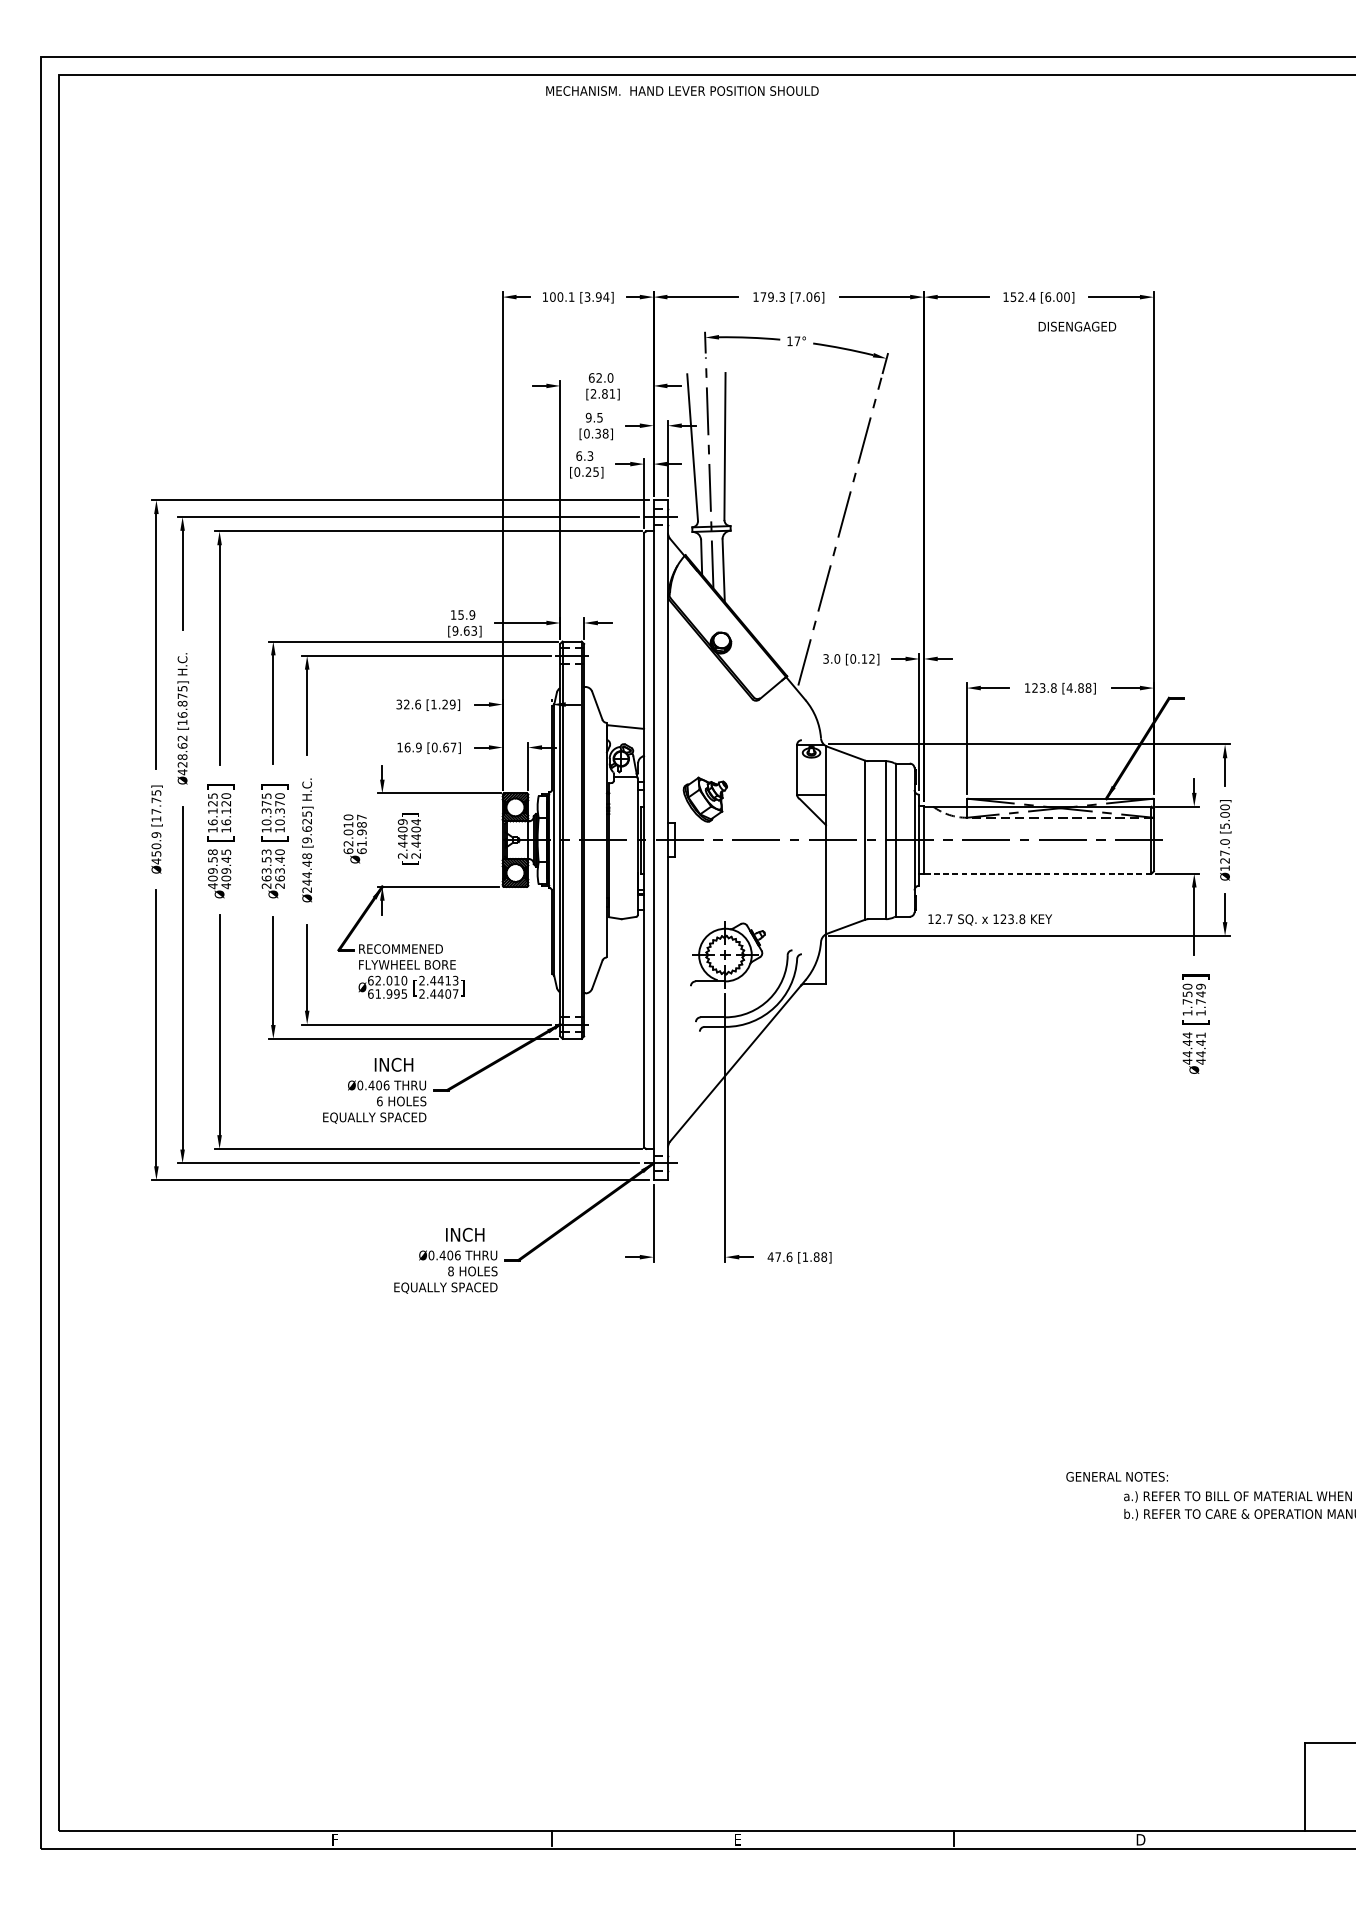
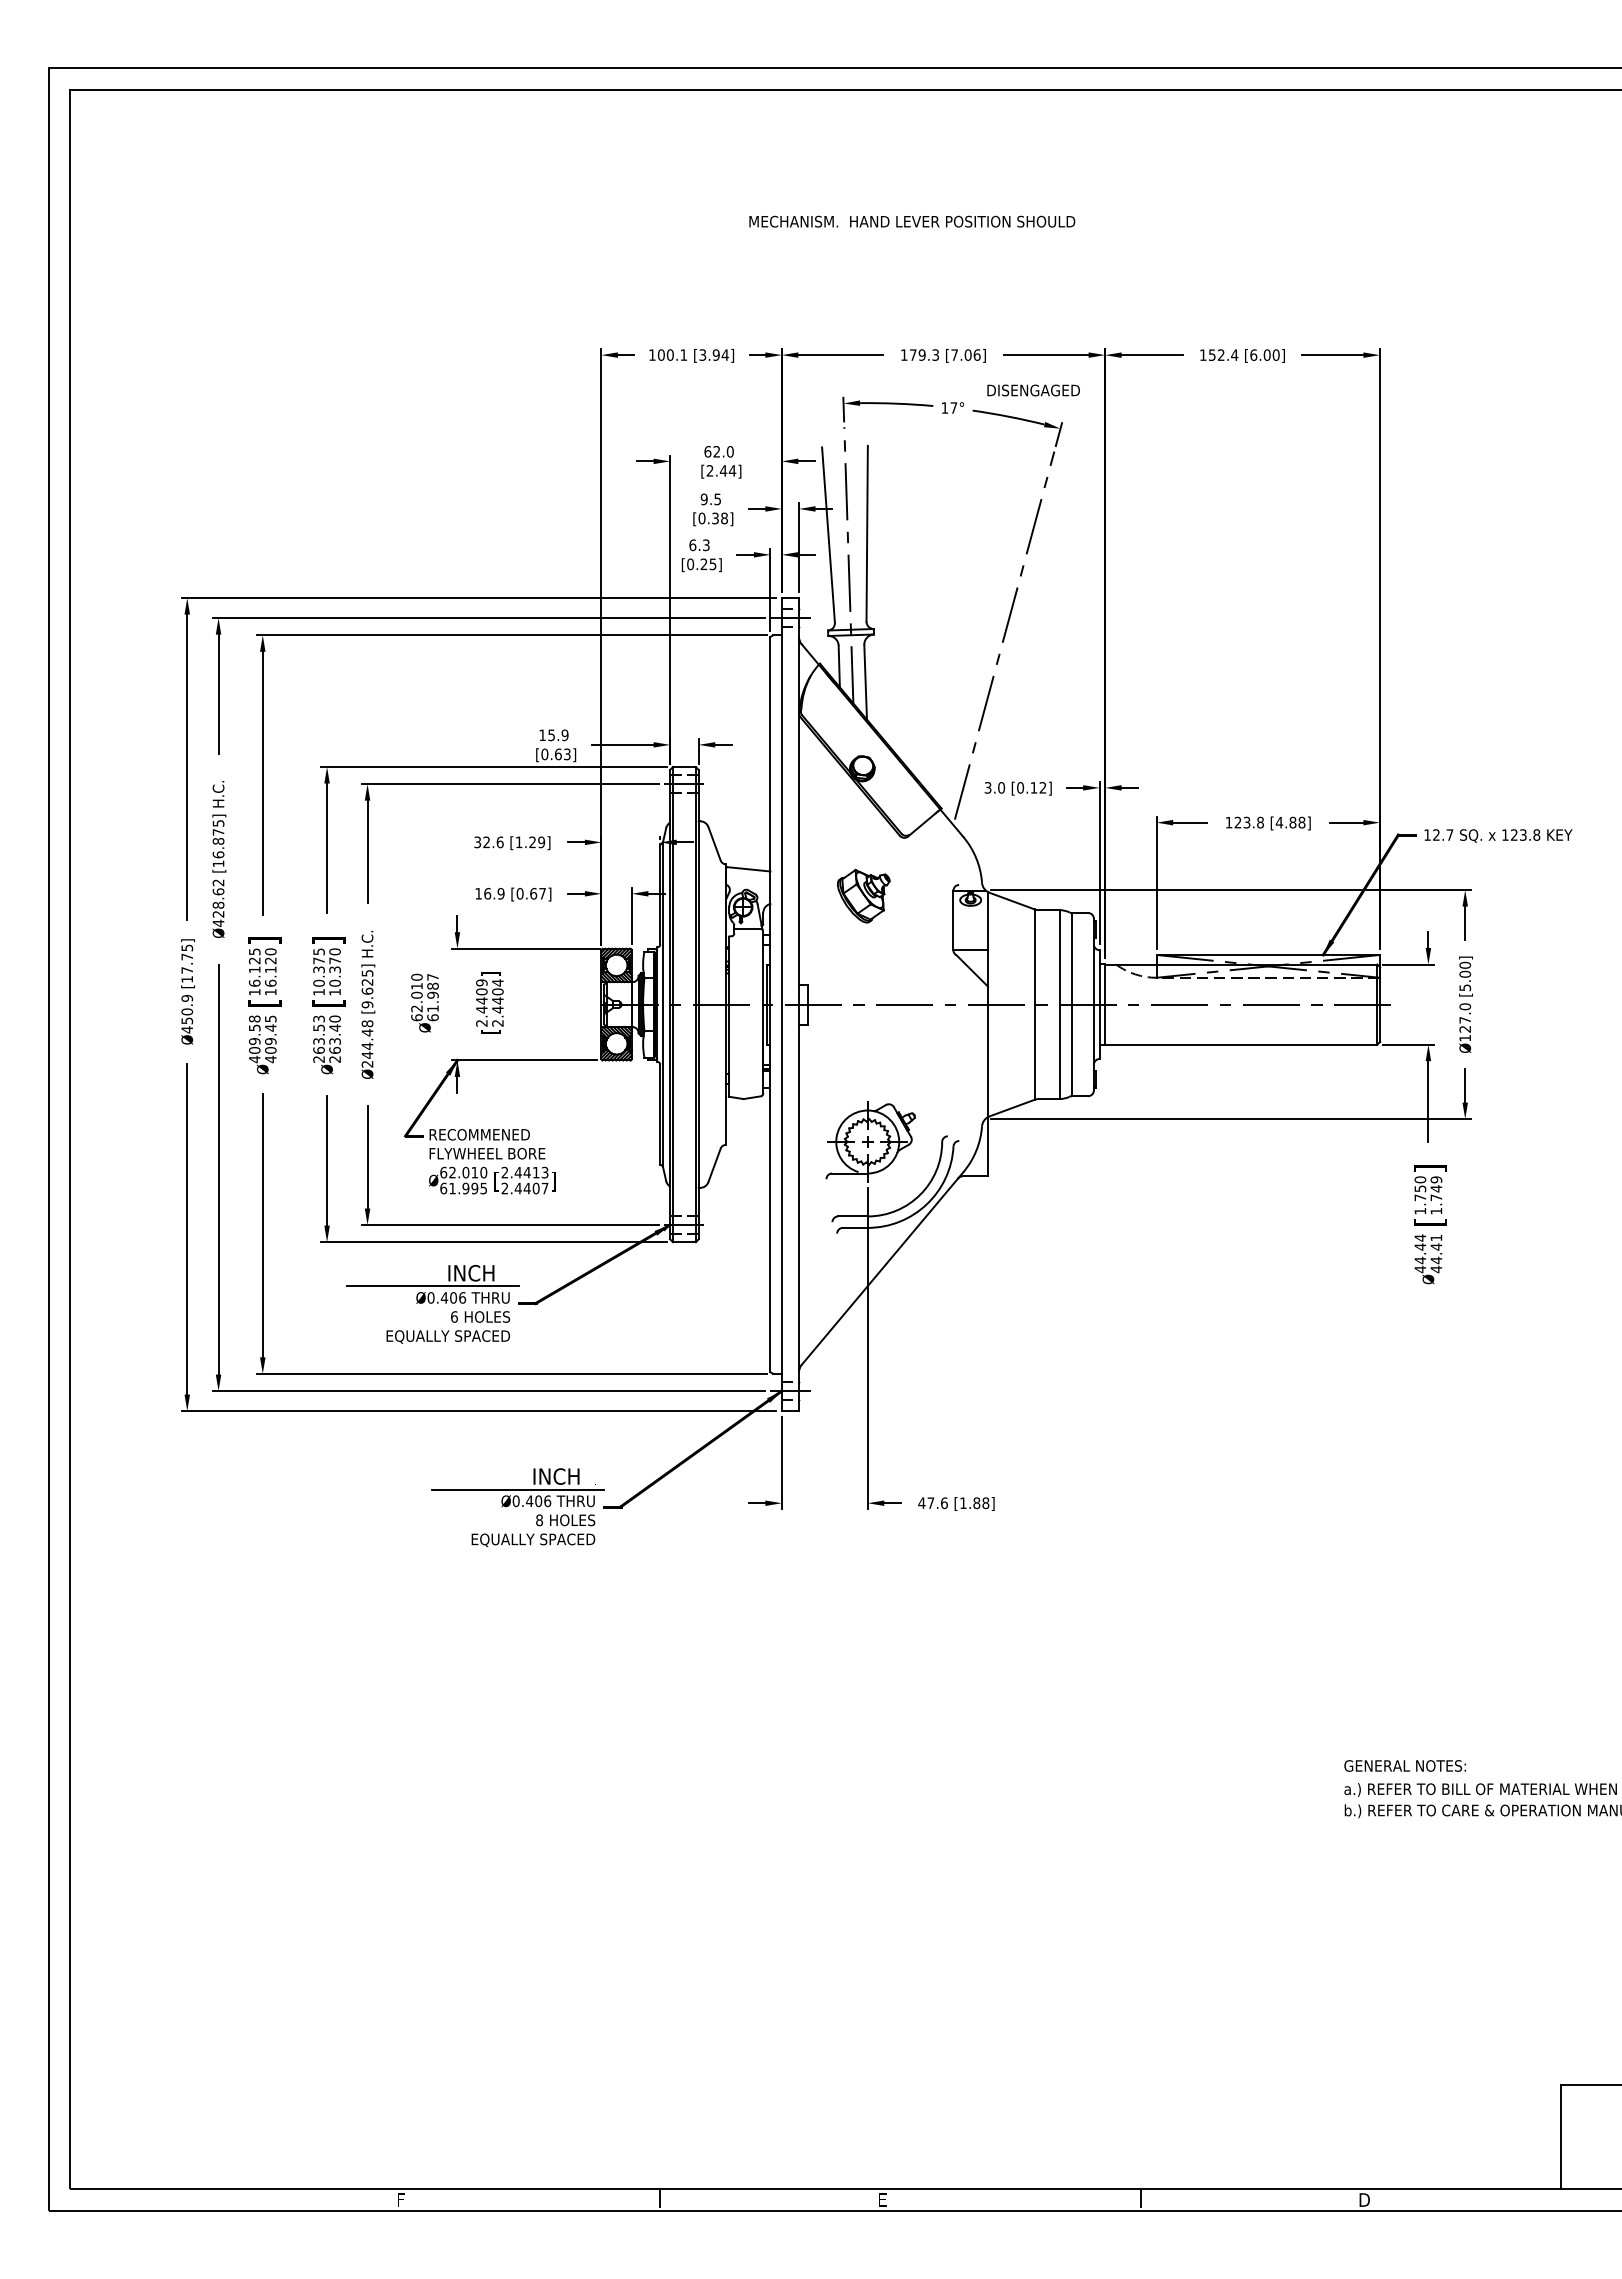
text: (682, 90) -> (912, 221), moved
text: (1077, 326) -> (1033, 390), moved
text: (608, 393) -> (727, 470), [2.81] -> [2.44]
text: (455, 631) -> (544, 754), [9.63] -> [0.63]
part: (705, 799) -> (863, 895), moved
line: (1037, 873) -> (1240, 1044), dashed -> solid
text: (990, 919) -> (1498, 835), moved
line: (361, 1075) -> (432, 1286), added
line: (433, 1245) -> (518, 1489), added
text: (1116, 1476) -> (1404, 1765), moved

